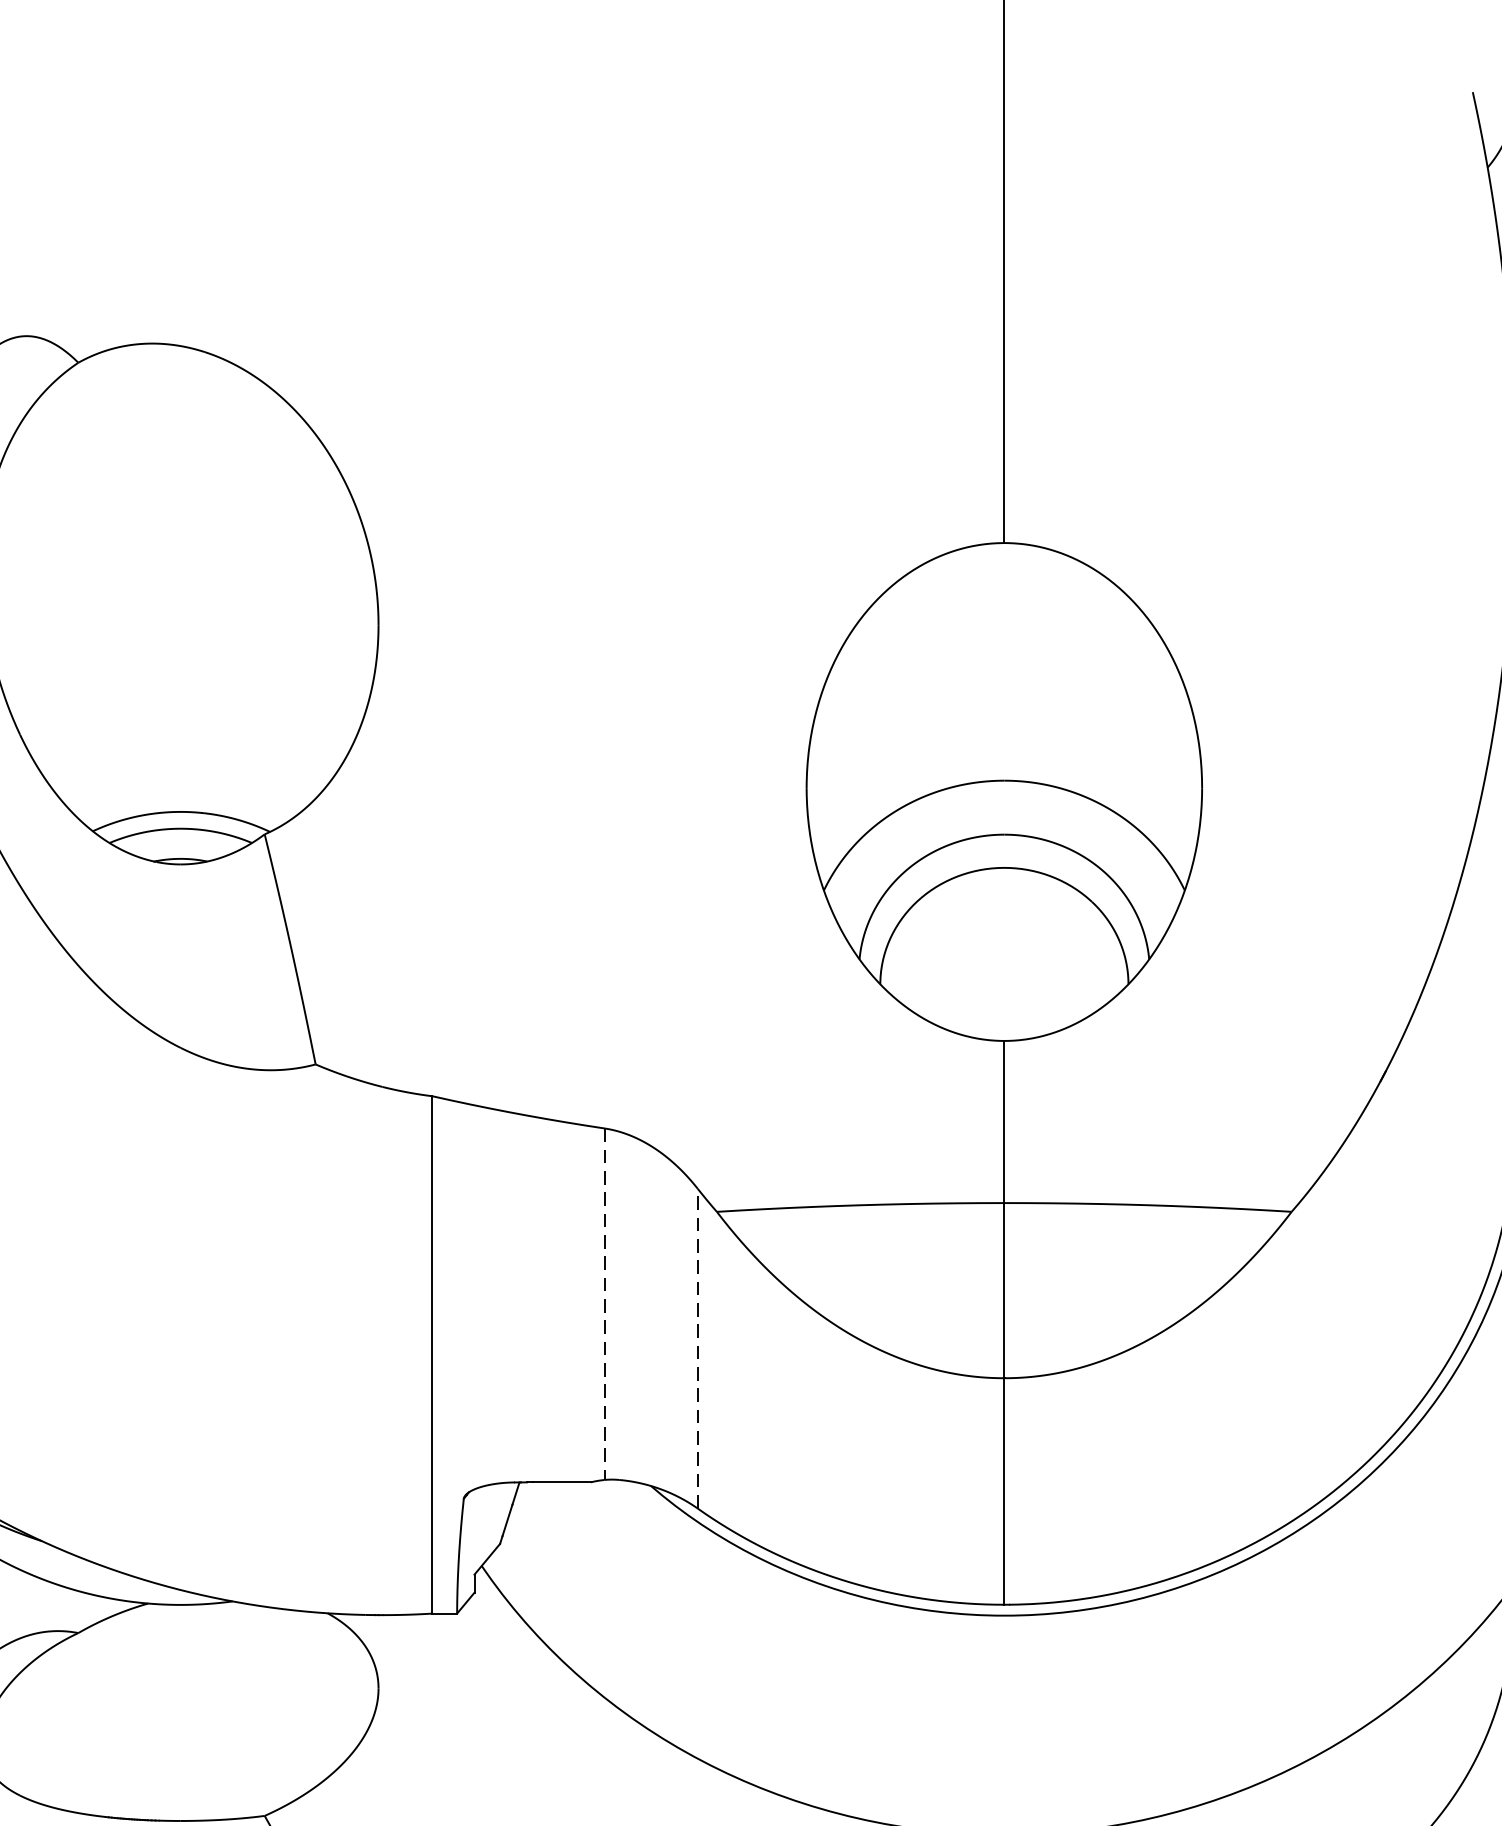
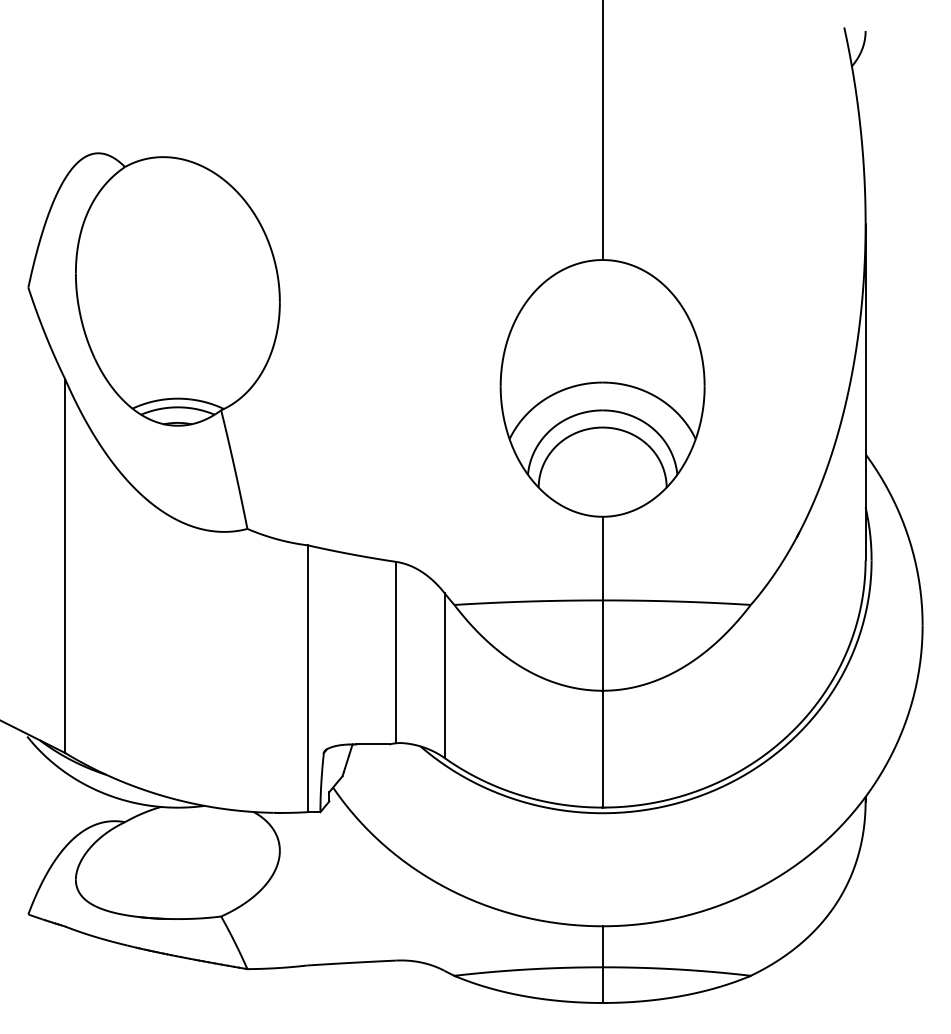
line: (604, 1304) -> (396, 652), dashed -> solid
line: (697, 1348) -> (444, 675), dashed -> solid

